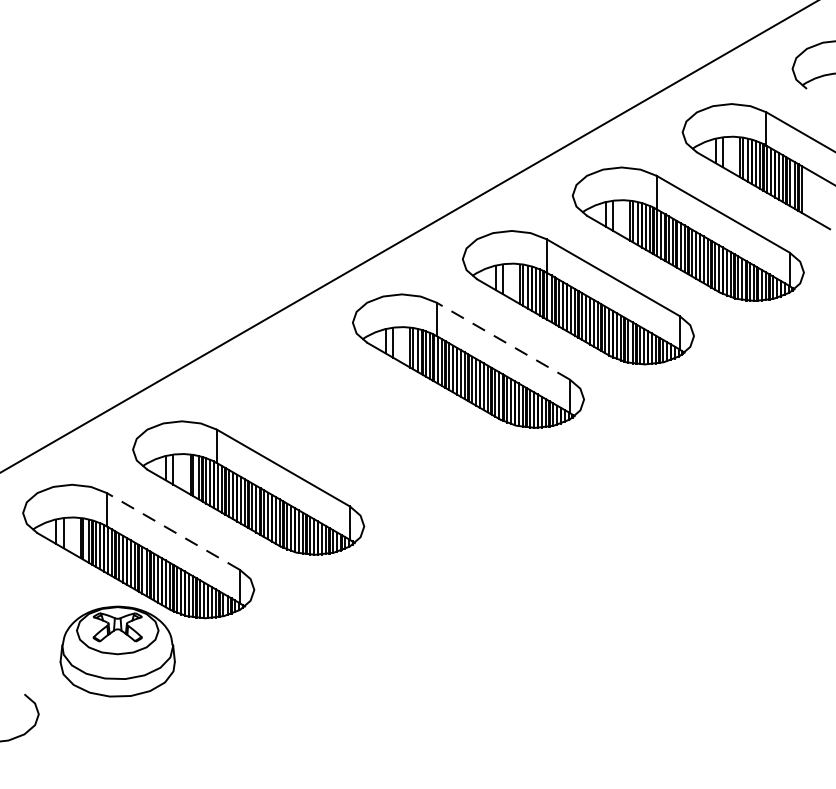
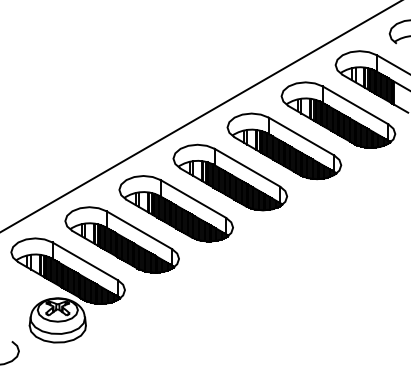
line: (503, 340) -> (247, 167), dashed -> solid
part: (356, 423) -> (175, 208), added
line: (173, 531) -> (85, 261), dashed -> solid

